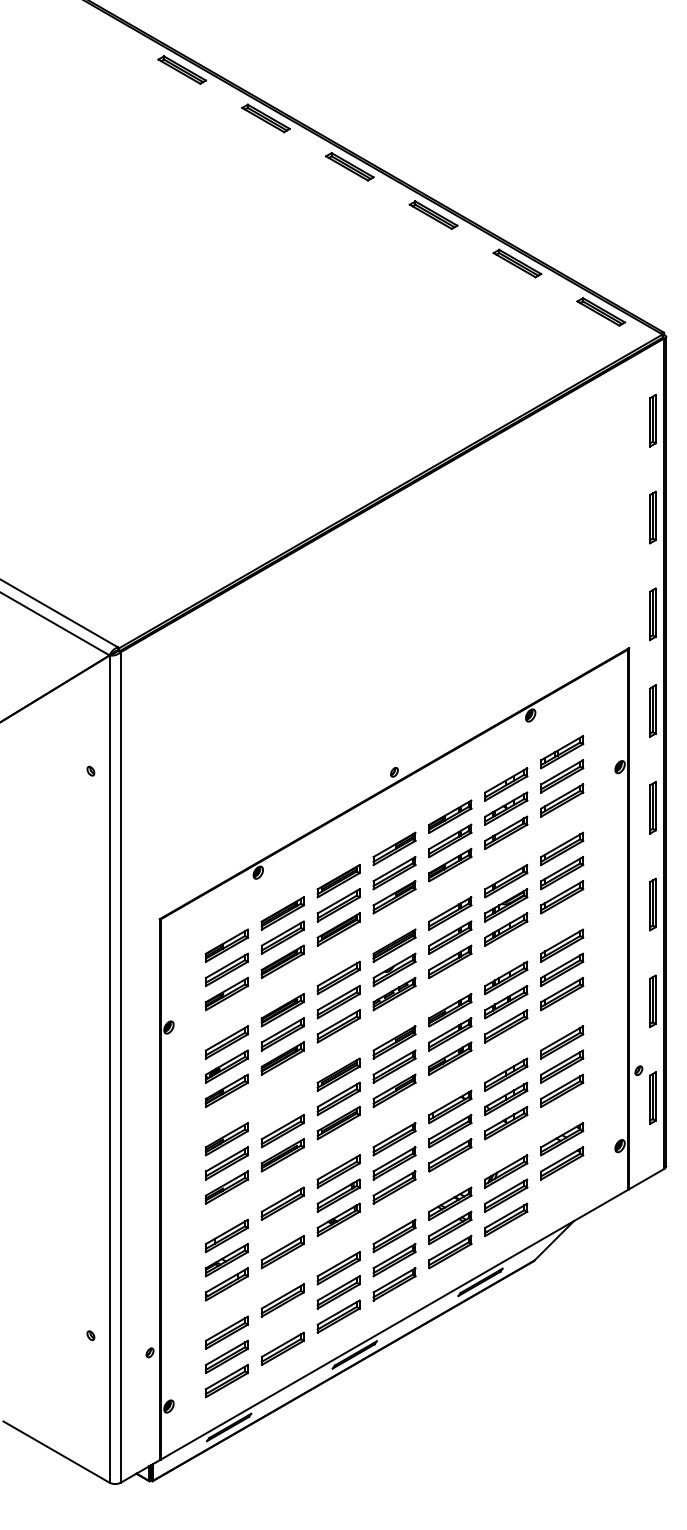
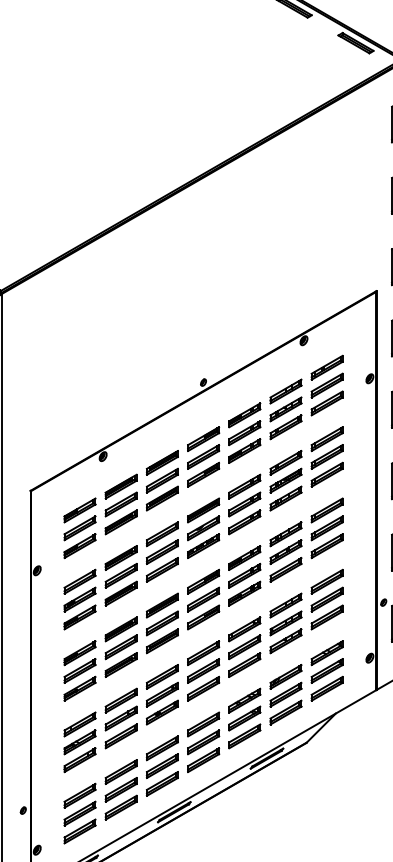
part: (282, 1106) -> (121, 629), added
part: (562, 1187) -> (327, 688), added
part: (282, 1227) -> (121, 718), added
part: (282, 1324) -> (121, 789), added

